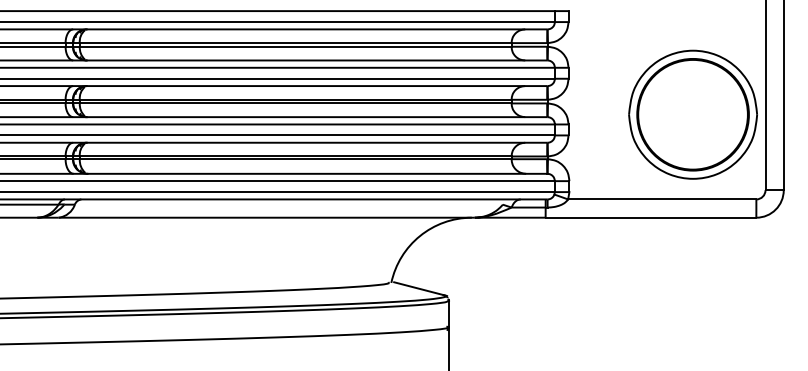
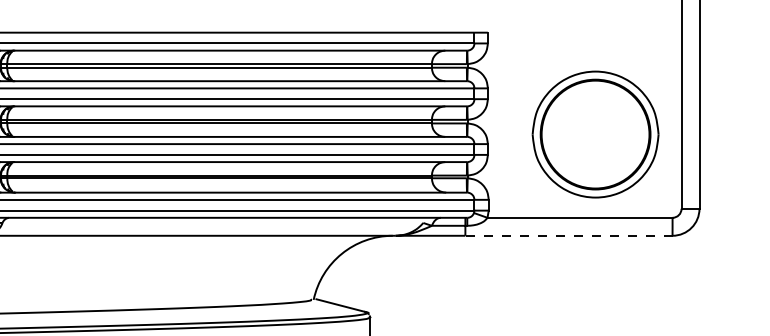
part: (692, 114) -> (595, 134), moved
line: (650, 217) -> (568, 235), solid -> dashed

